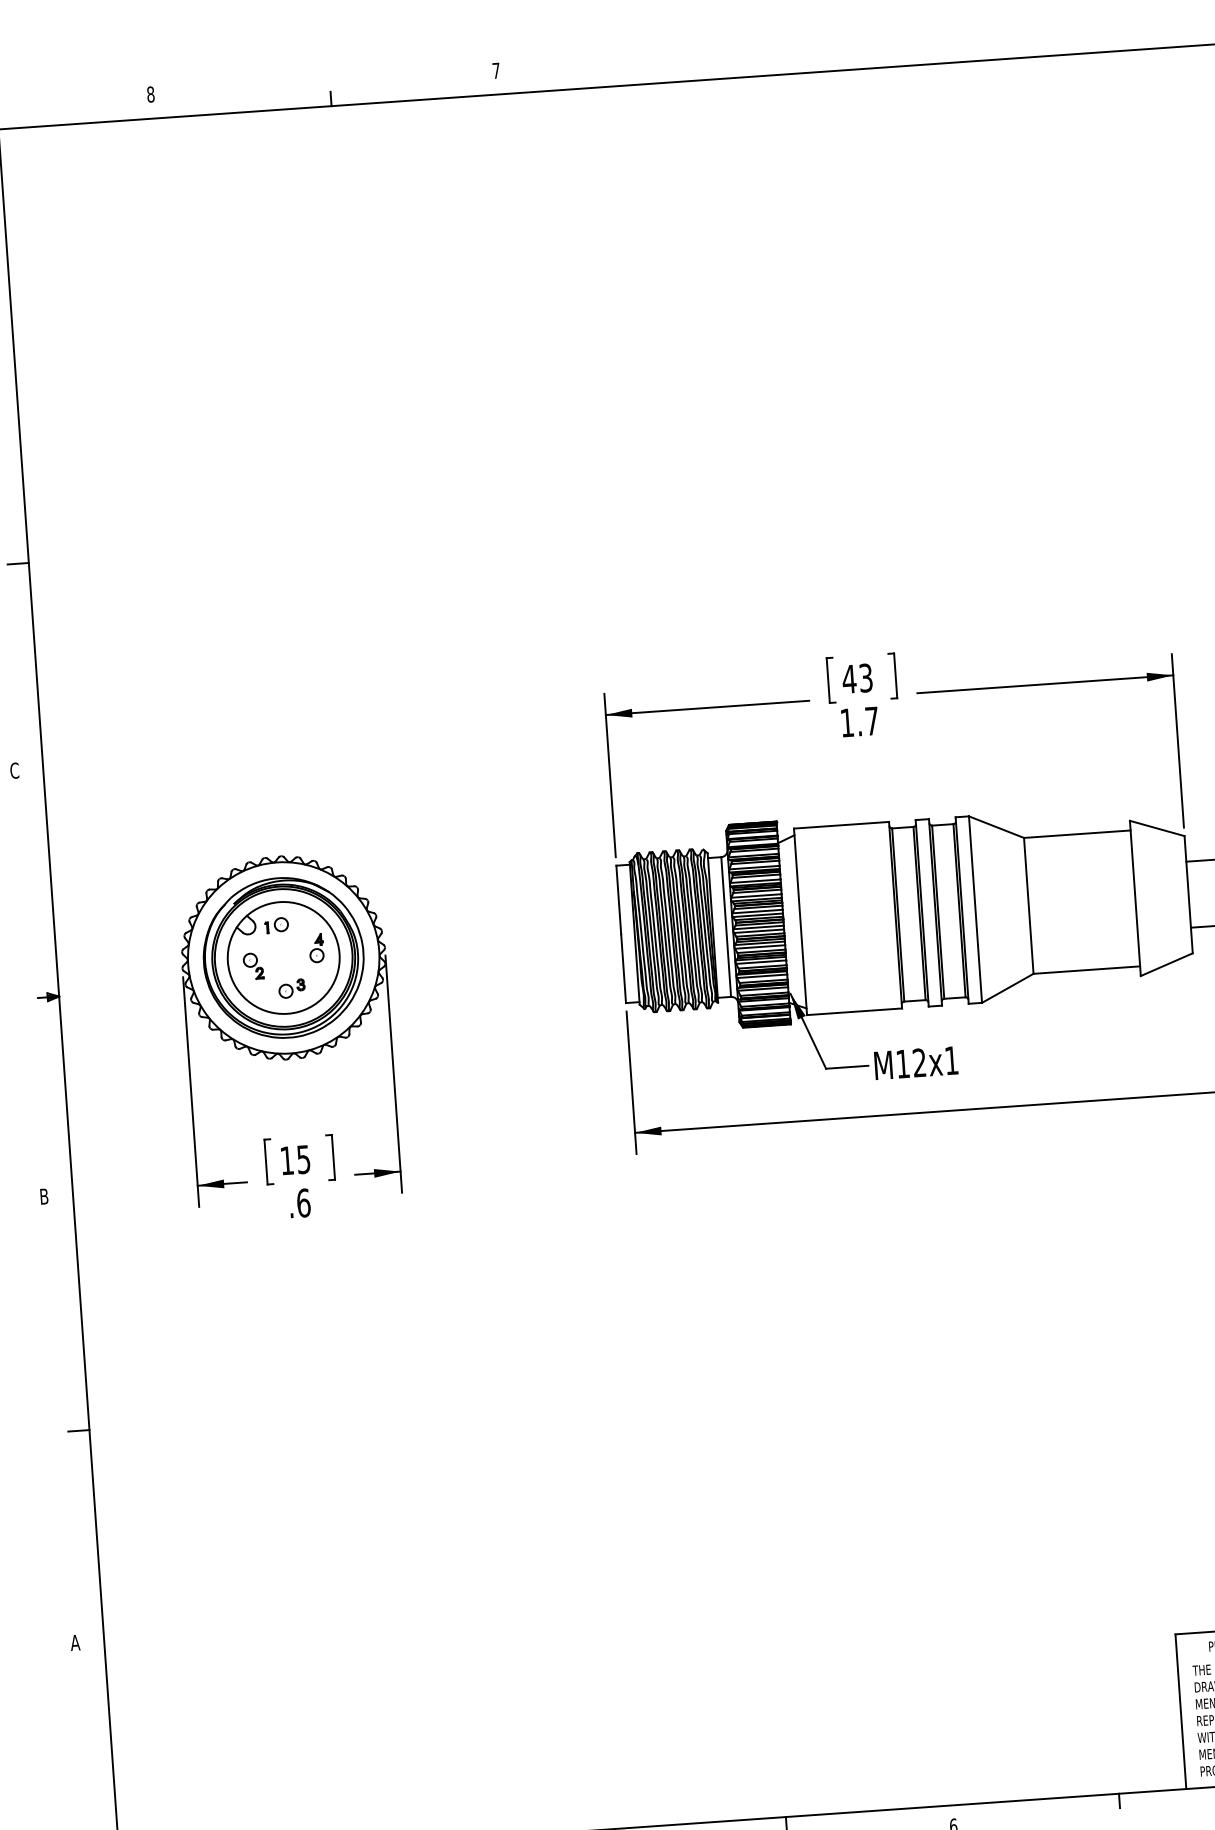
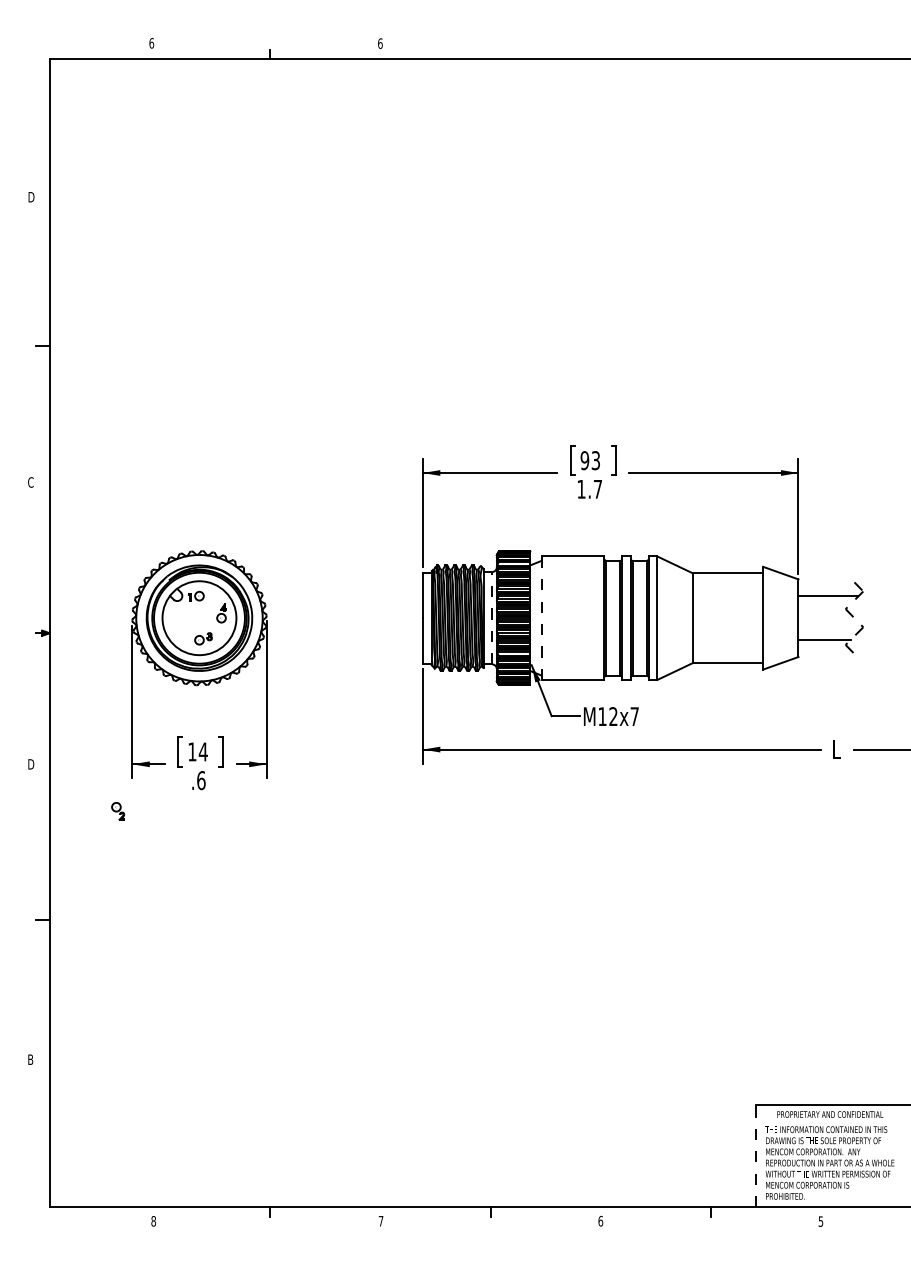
text: (496, 70) -> (380, 43), 7 -> 6
text: (150, 94) -> (151, 43), 8 -> 6
text: (848, 679) -> (584, 460), 43 -> 93
line: (800, 922) -> (541, 618), solid -> dashed
line: (726, 925) -> (492, 617), solid -> dashed
part: (253, 966) -> (118, 811), moved
text: (951, 1060) -> (634, 716), M12x1 -> M12x7
text: (302, 1159) -> (202, 751), 15 -> 14
text: (45, 1196) -> (31, 764), B -> D
text: (75, 1642) -> (30, 1059), A -> B
line: (1180, 1710) -> (755, 1155), solid -> dashed

